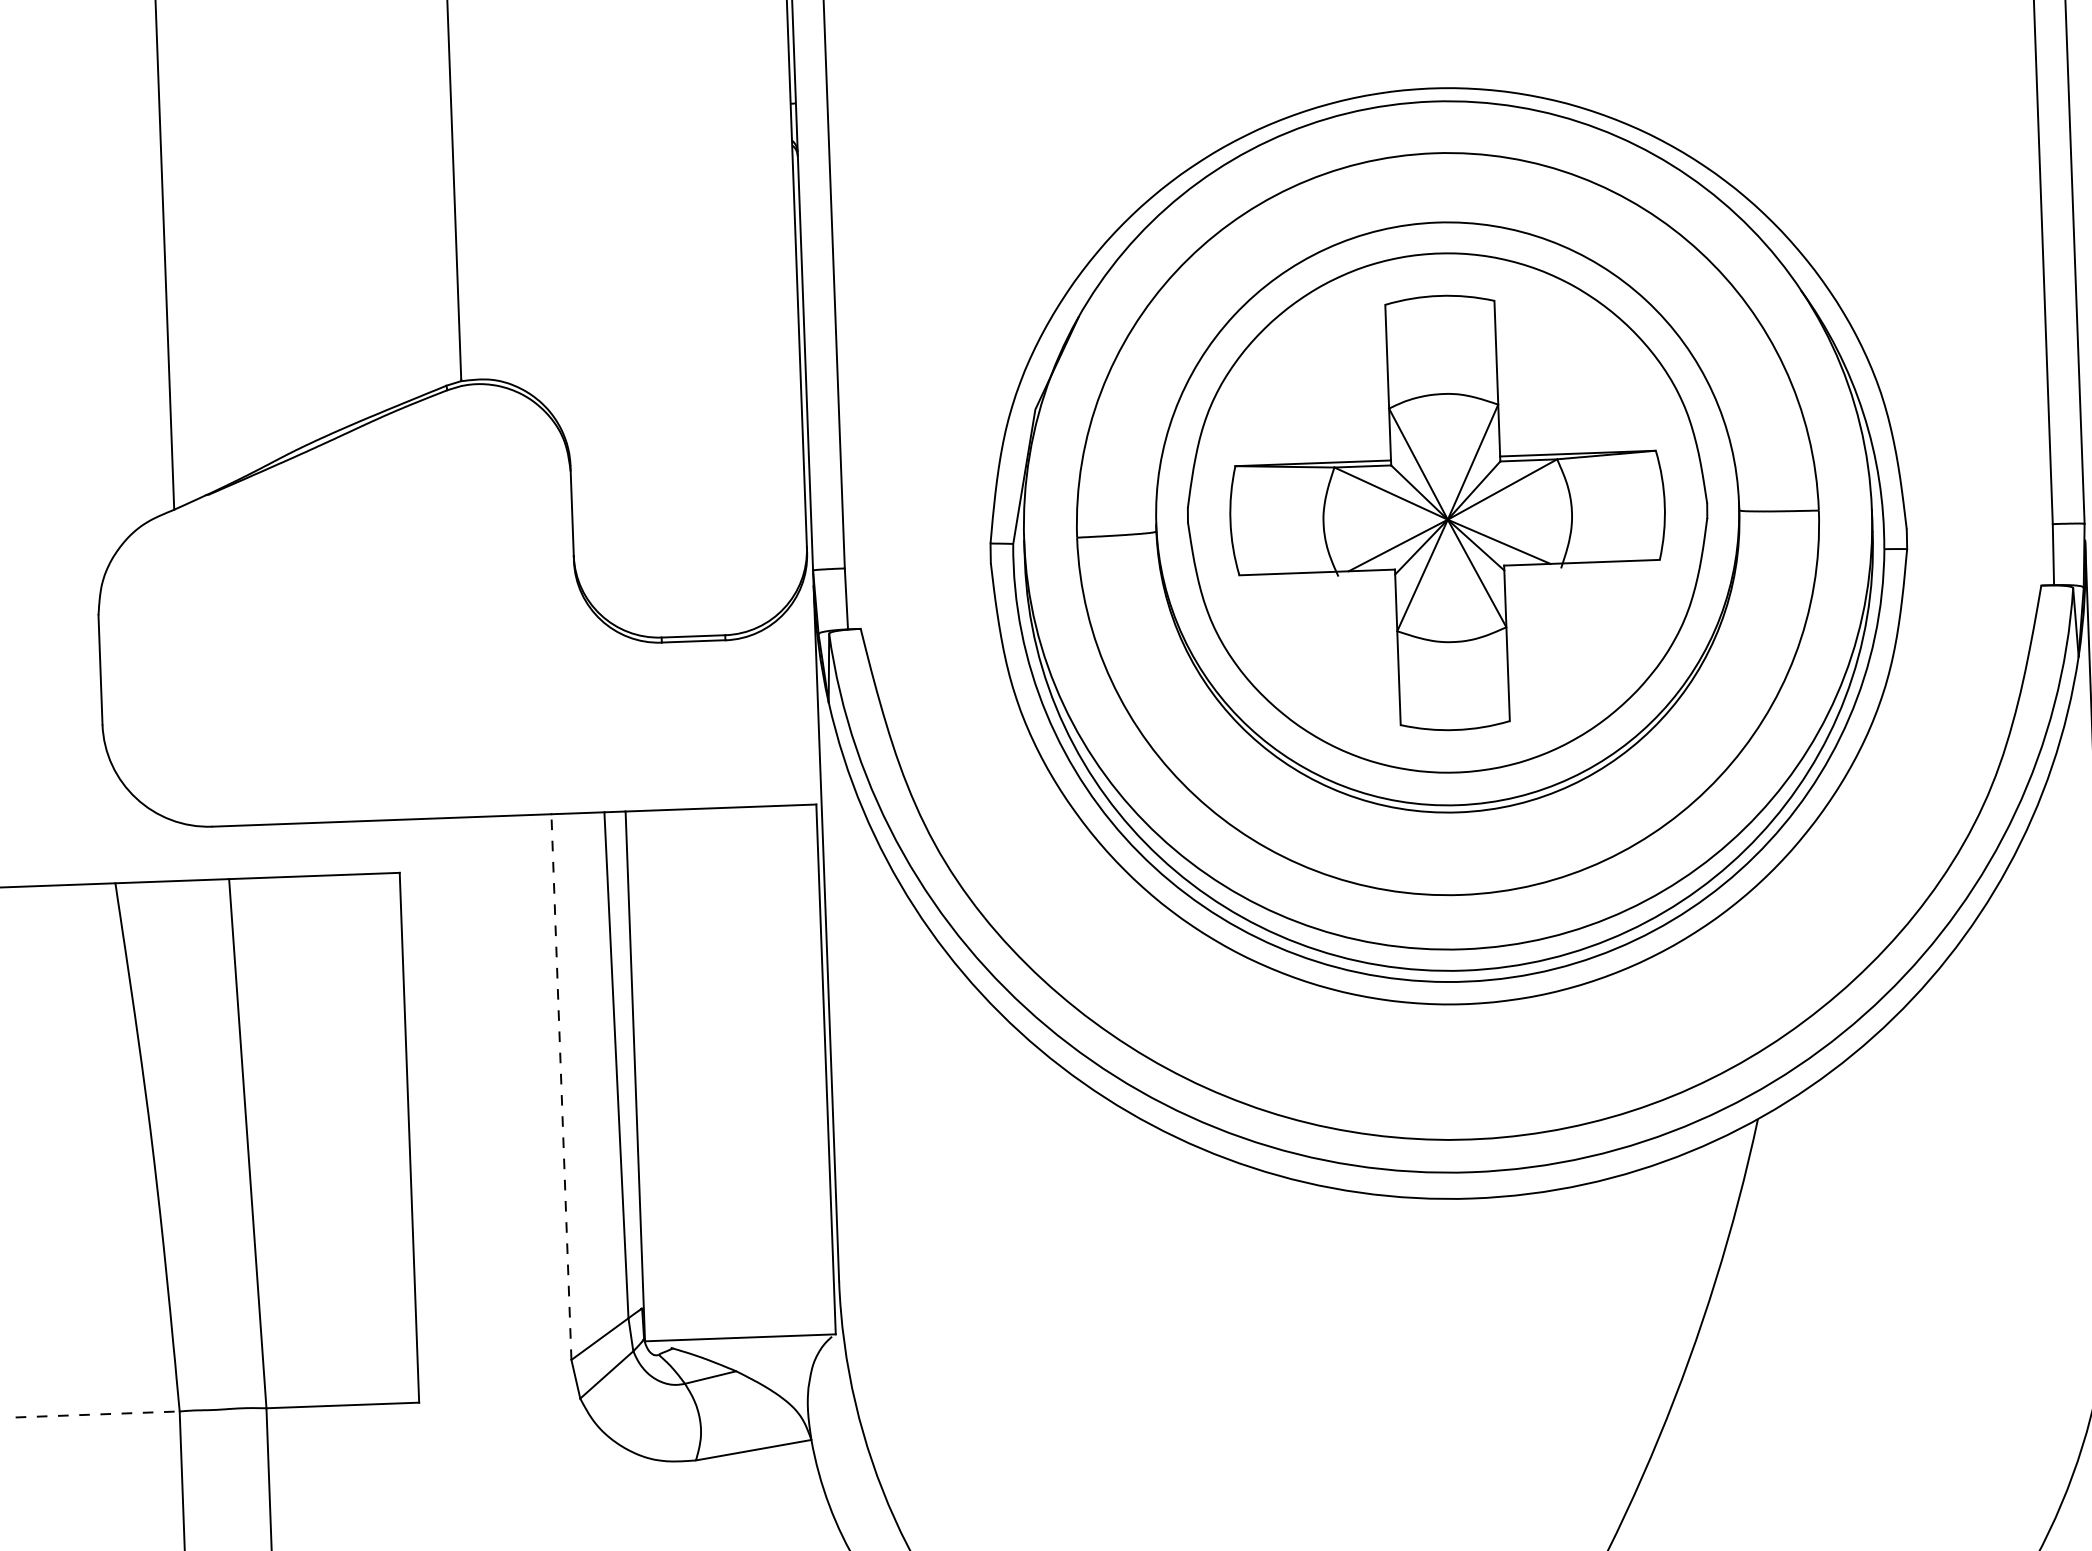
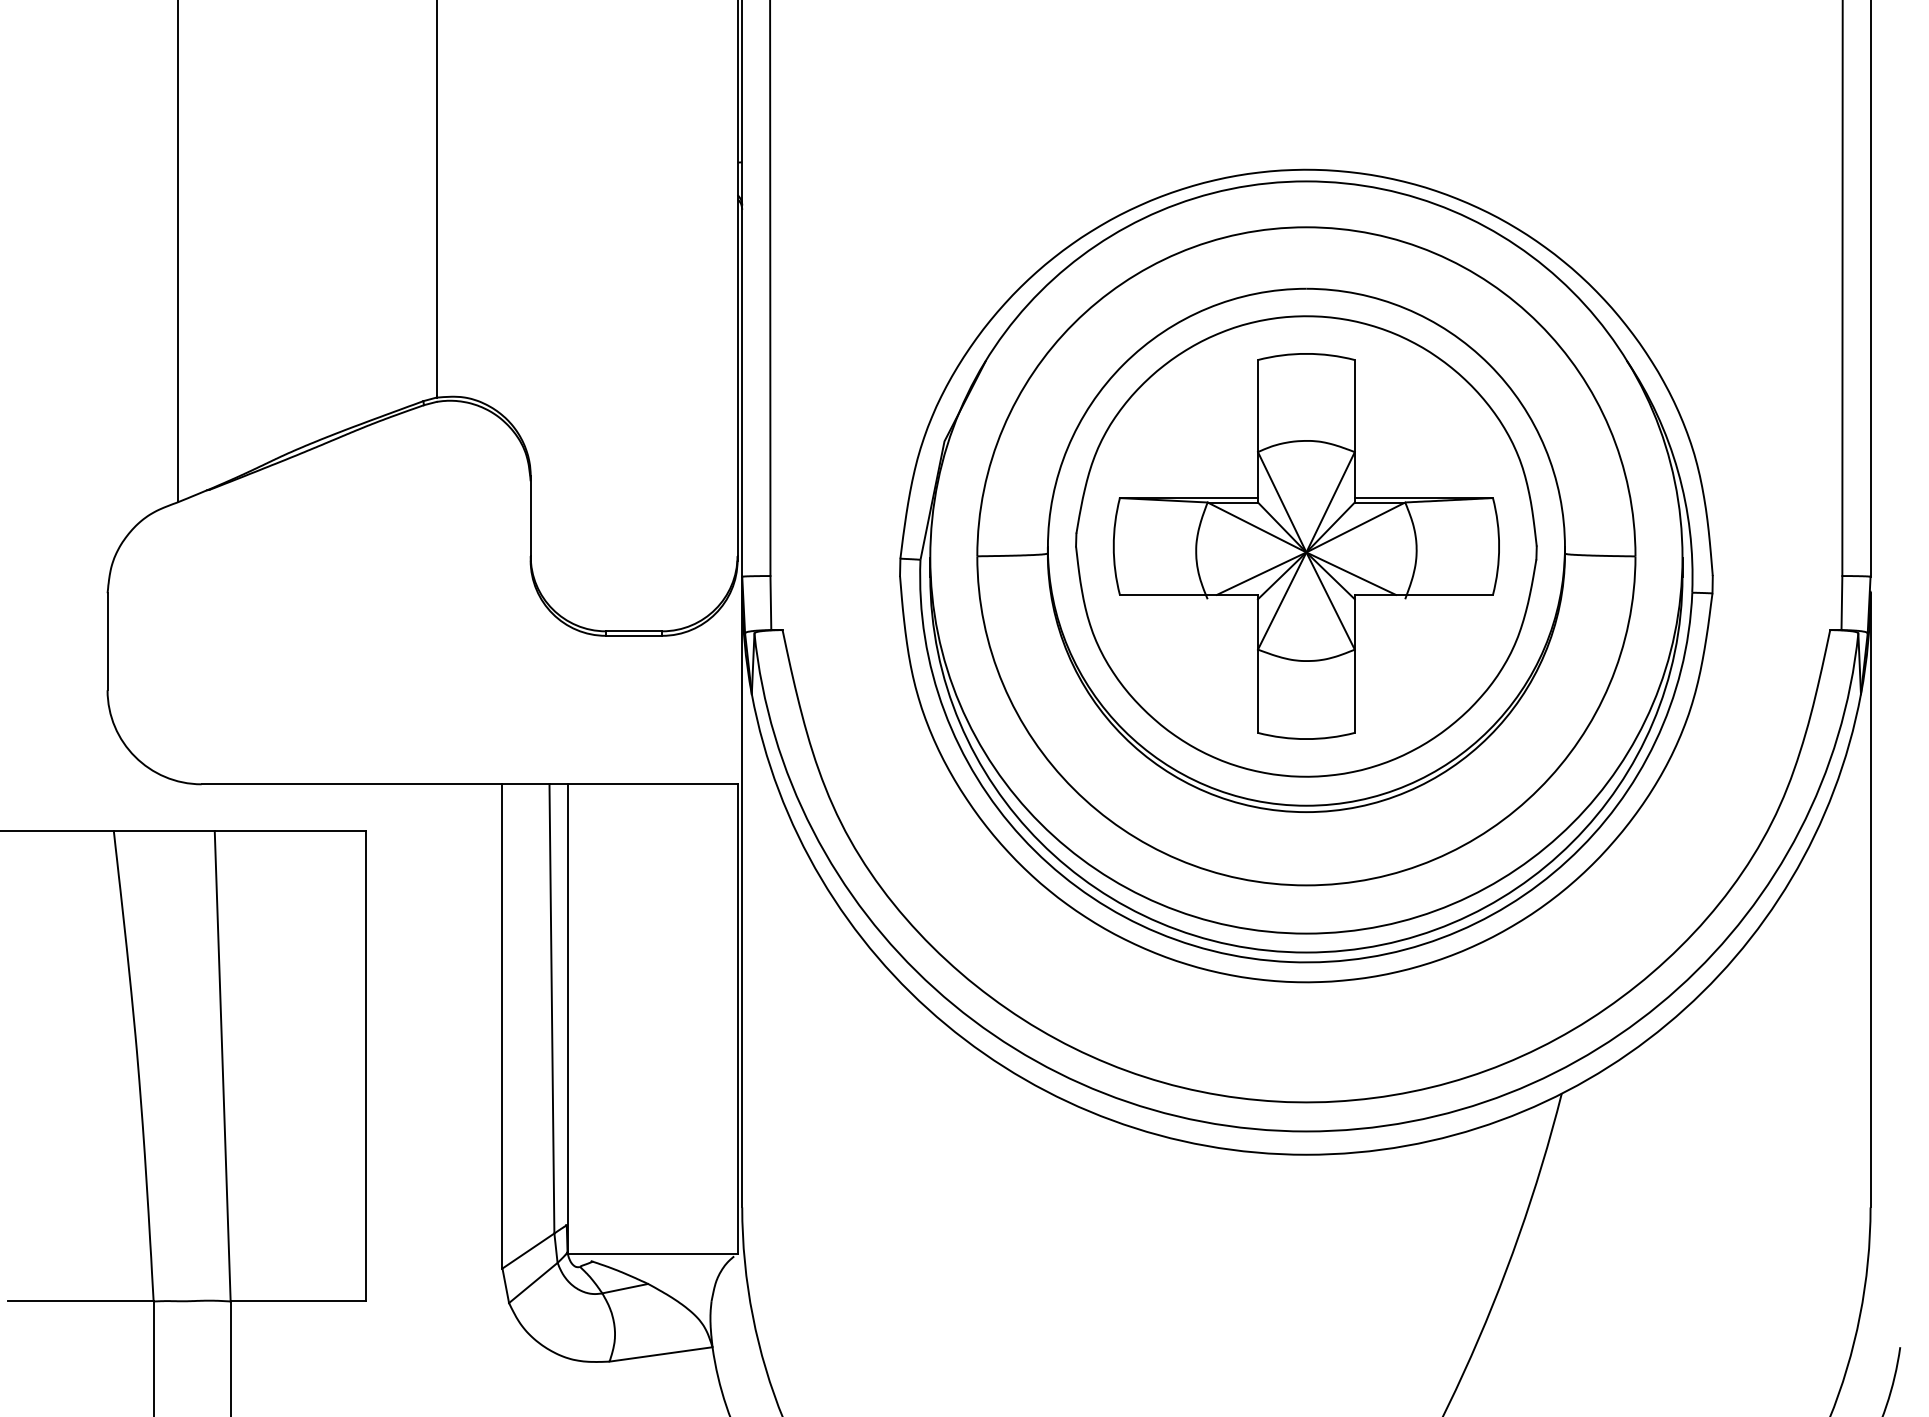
line: (561, 1086) -> (502, 1025), dashed -> solid
line: (97, 1414) -> (80, 1301), dashed -> solid

